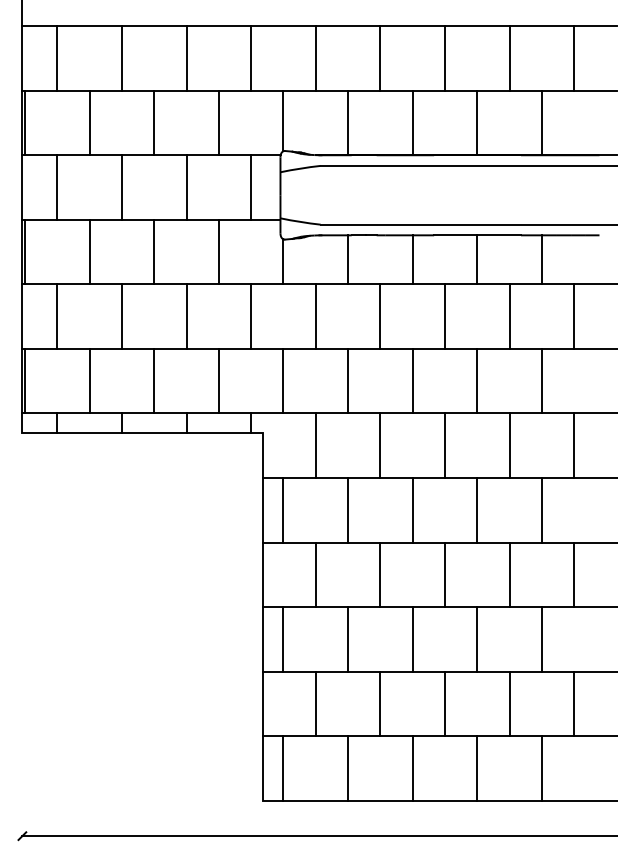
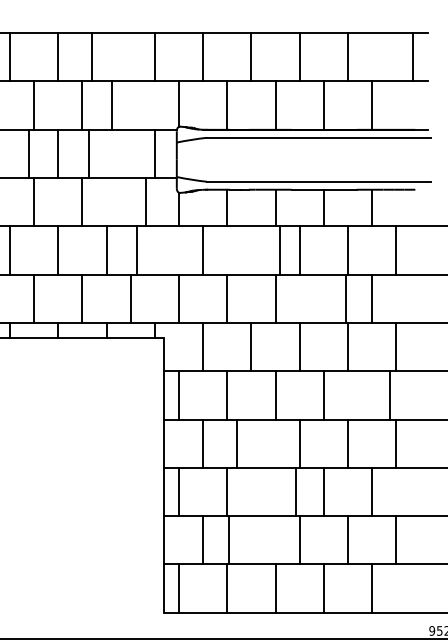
line: (186, 57) -> (91, 56), moved
line: (574, 57) -> (413, 56), moved
line: (218, 122) -> (111, 105), moved
line: (57, 187) -> (29, 153), moved
line: (186, 187) -> (89, 153), moved
line: (218, 251) -> (146, 201), moved
line: (251, 316) -> (137, 250), moved
line: (380, 316) -> (280, 250), moved
line: (477, 380) -> (345, 298), moved
line: (541, 510) -> (389, 395), moved
line: (380, 574) -> (237, 443), moved
line: (412, 639) -> (295, 491), moved
line: (380, 703) -> (229, 539), moved

